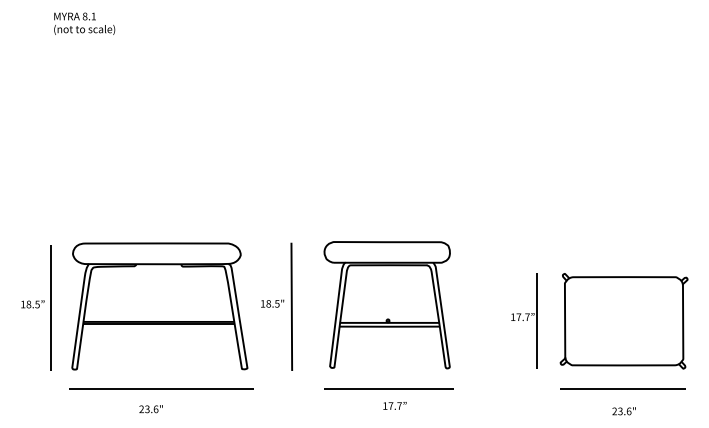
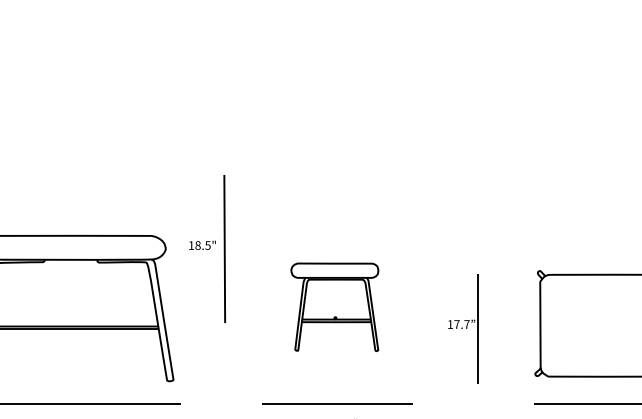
part: (386, 305) -> (334, 307), size x0.6
part: (276, 306) -> (207, 248), moved
part: (524, 320) -> (463, 328), moved

